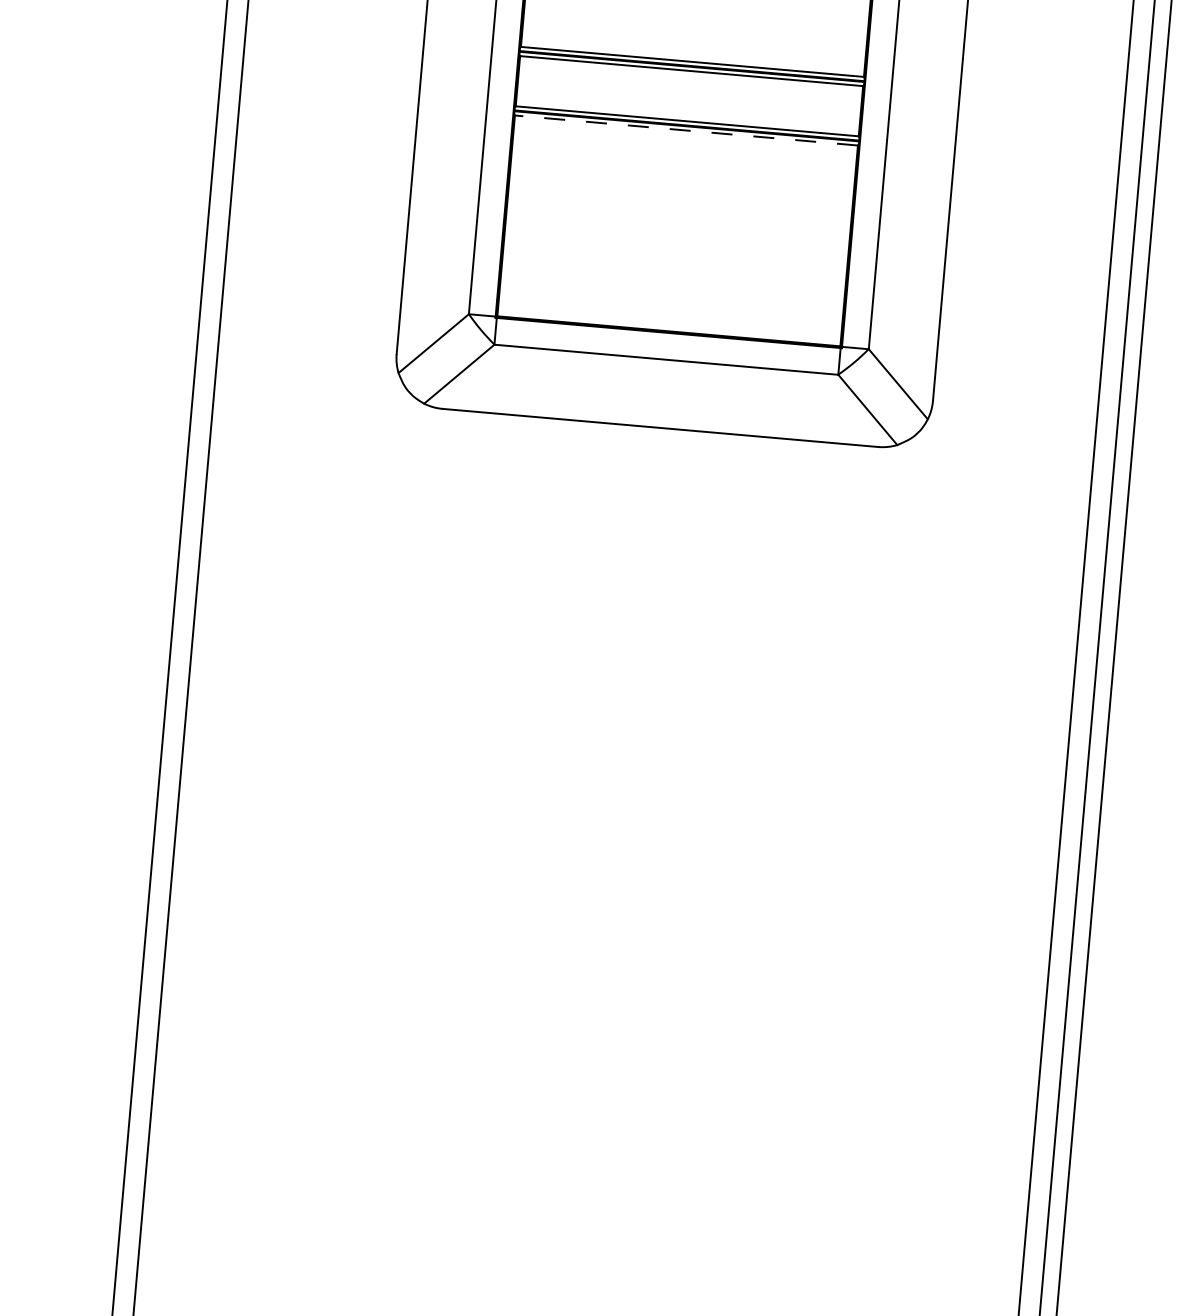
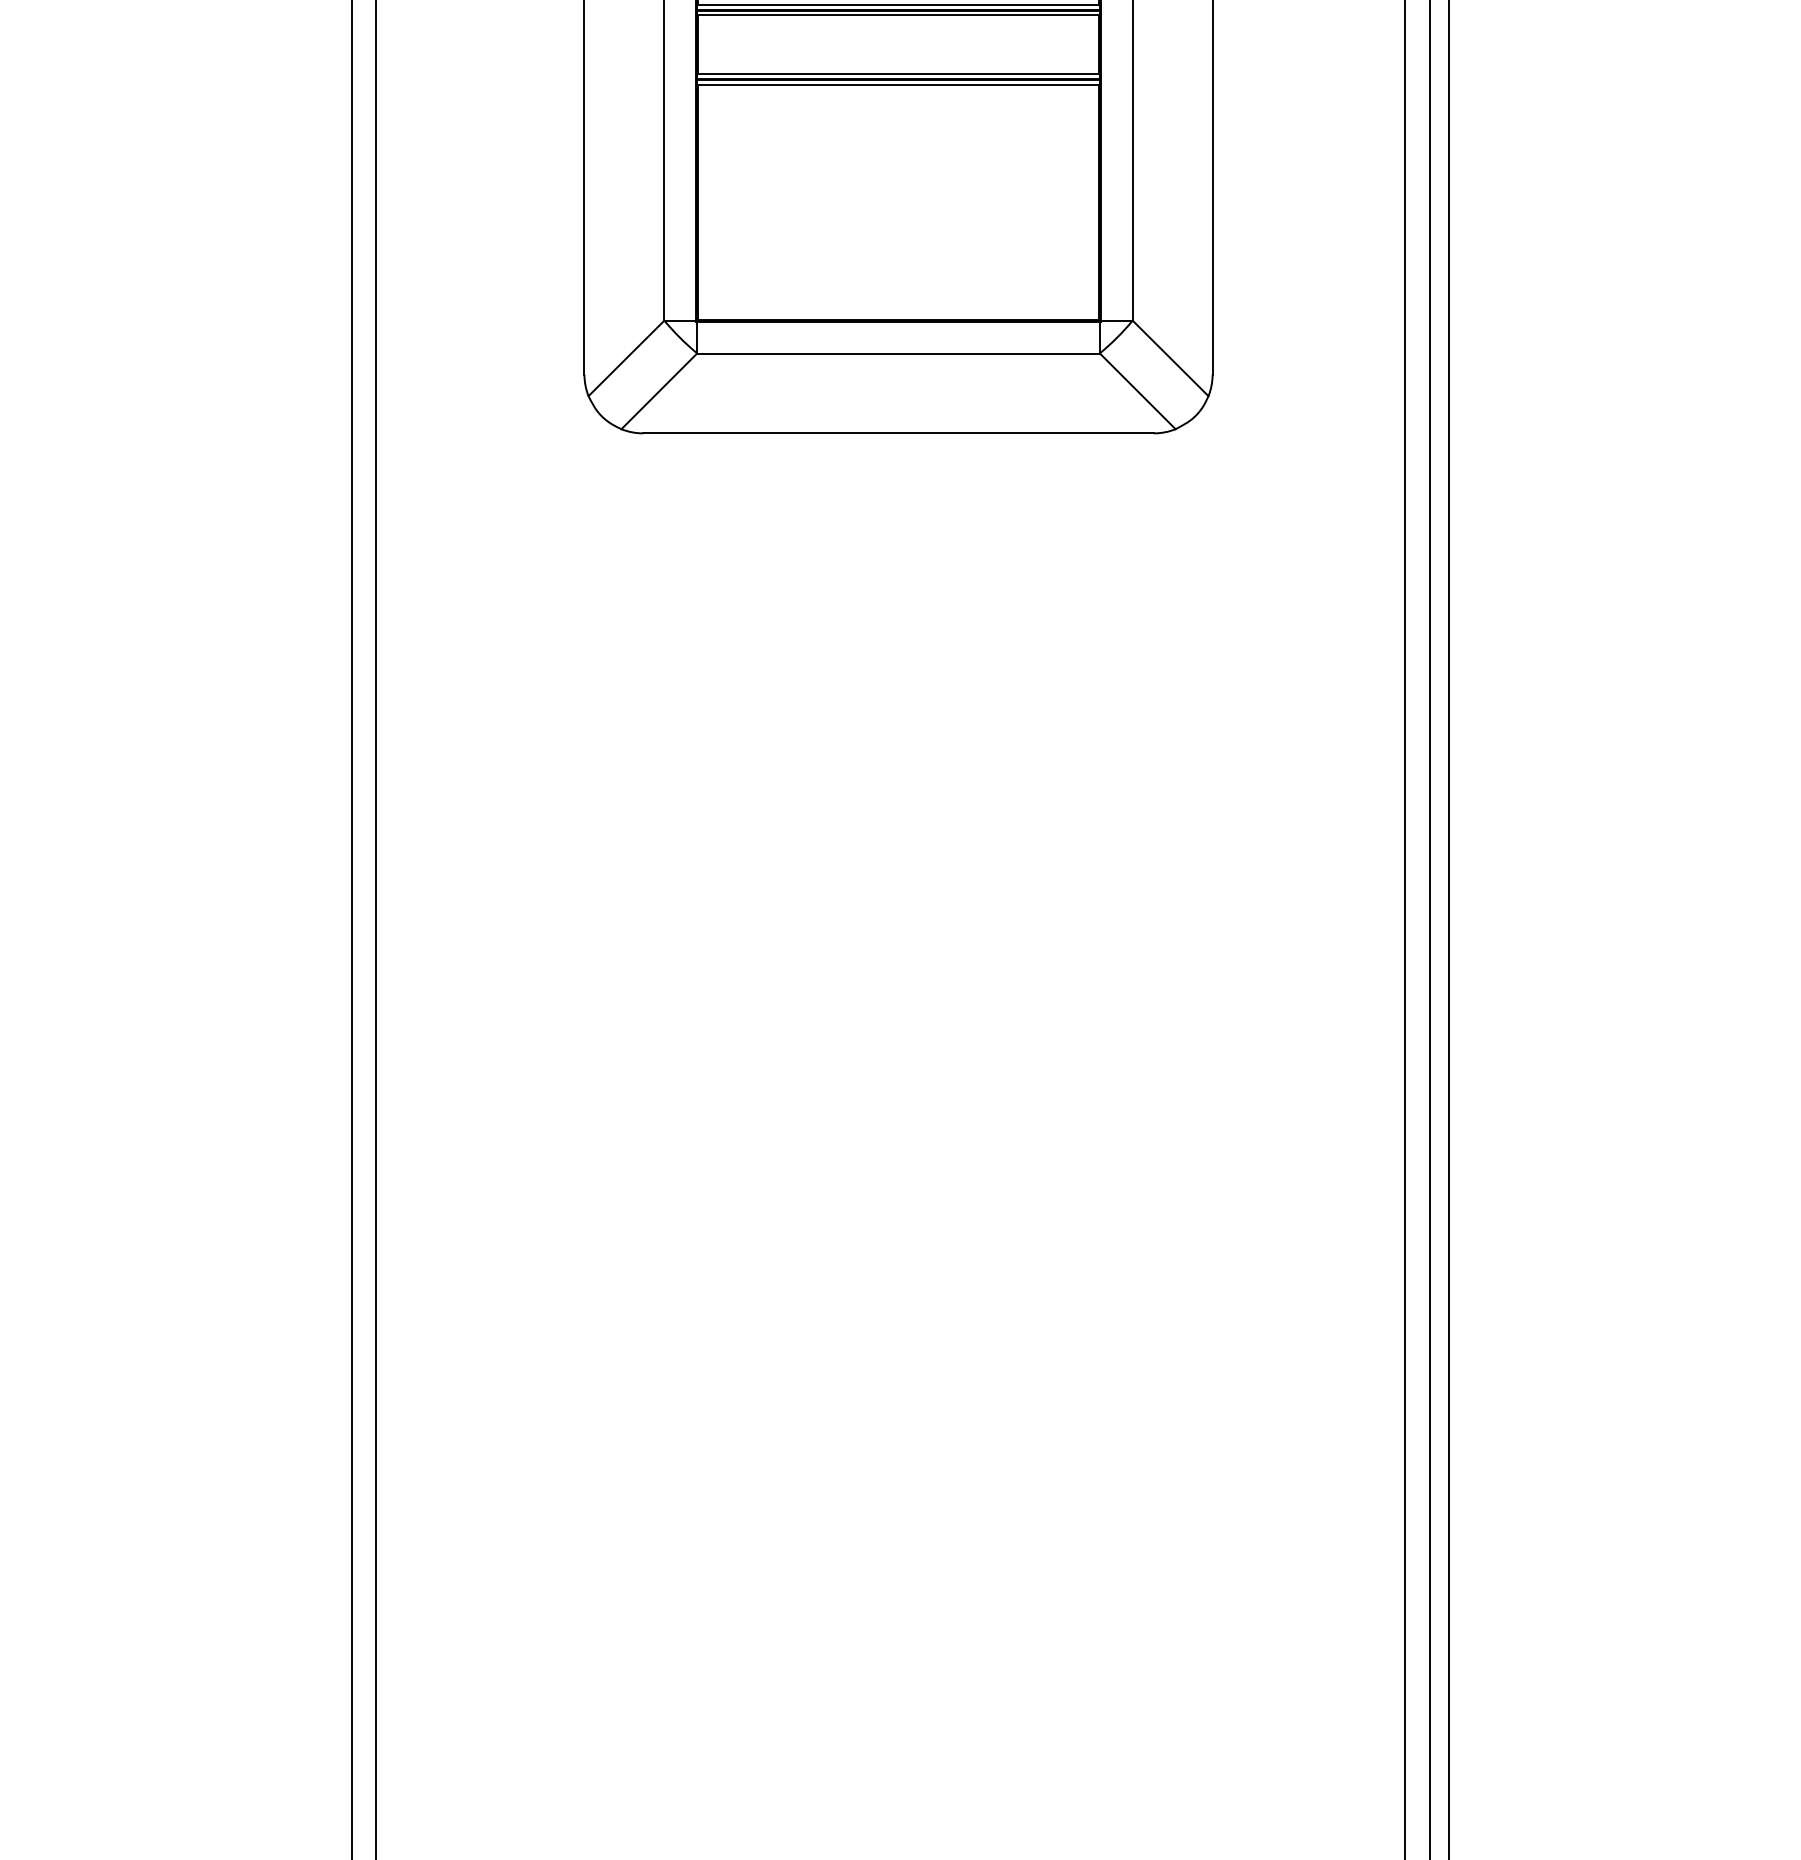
line: (686, 130) -> (898, 85), dashed -> solid

